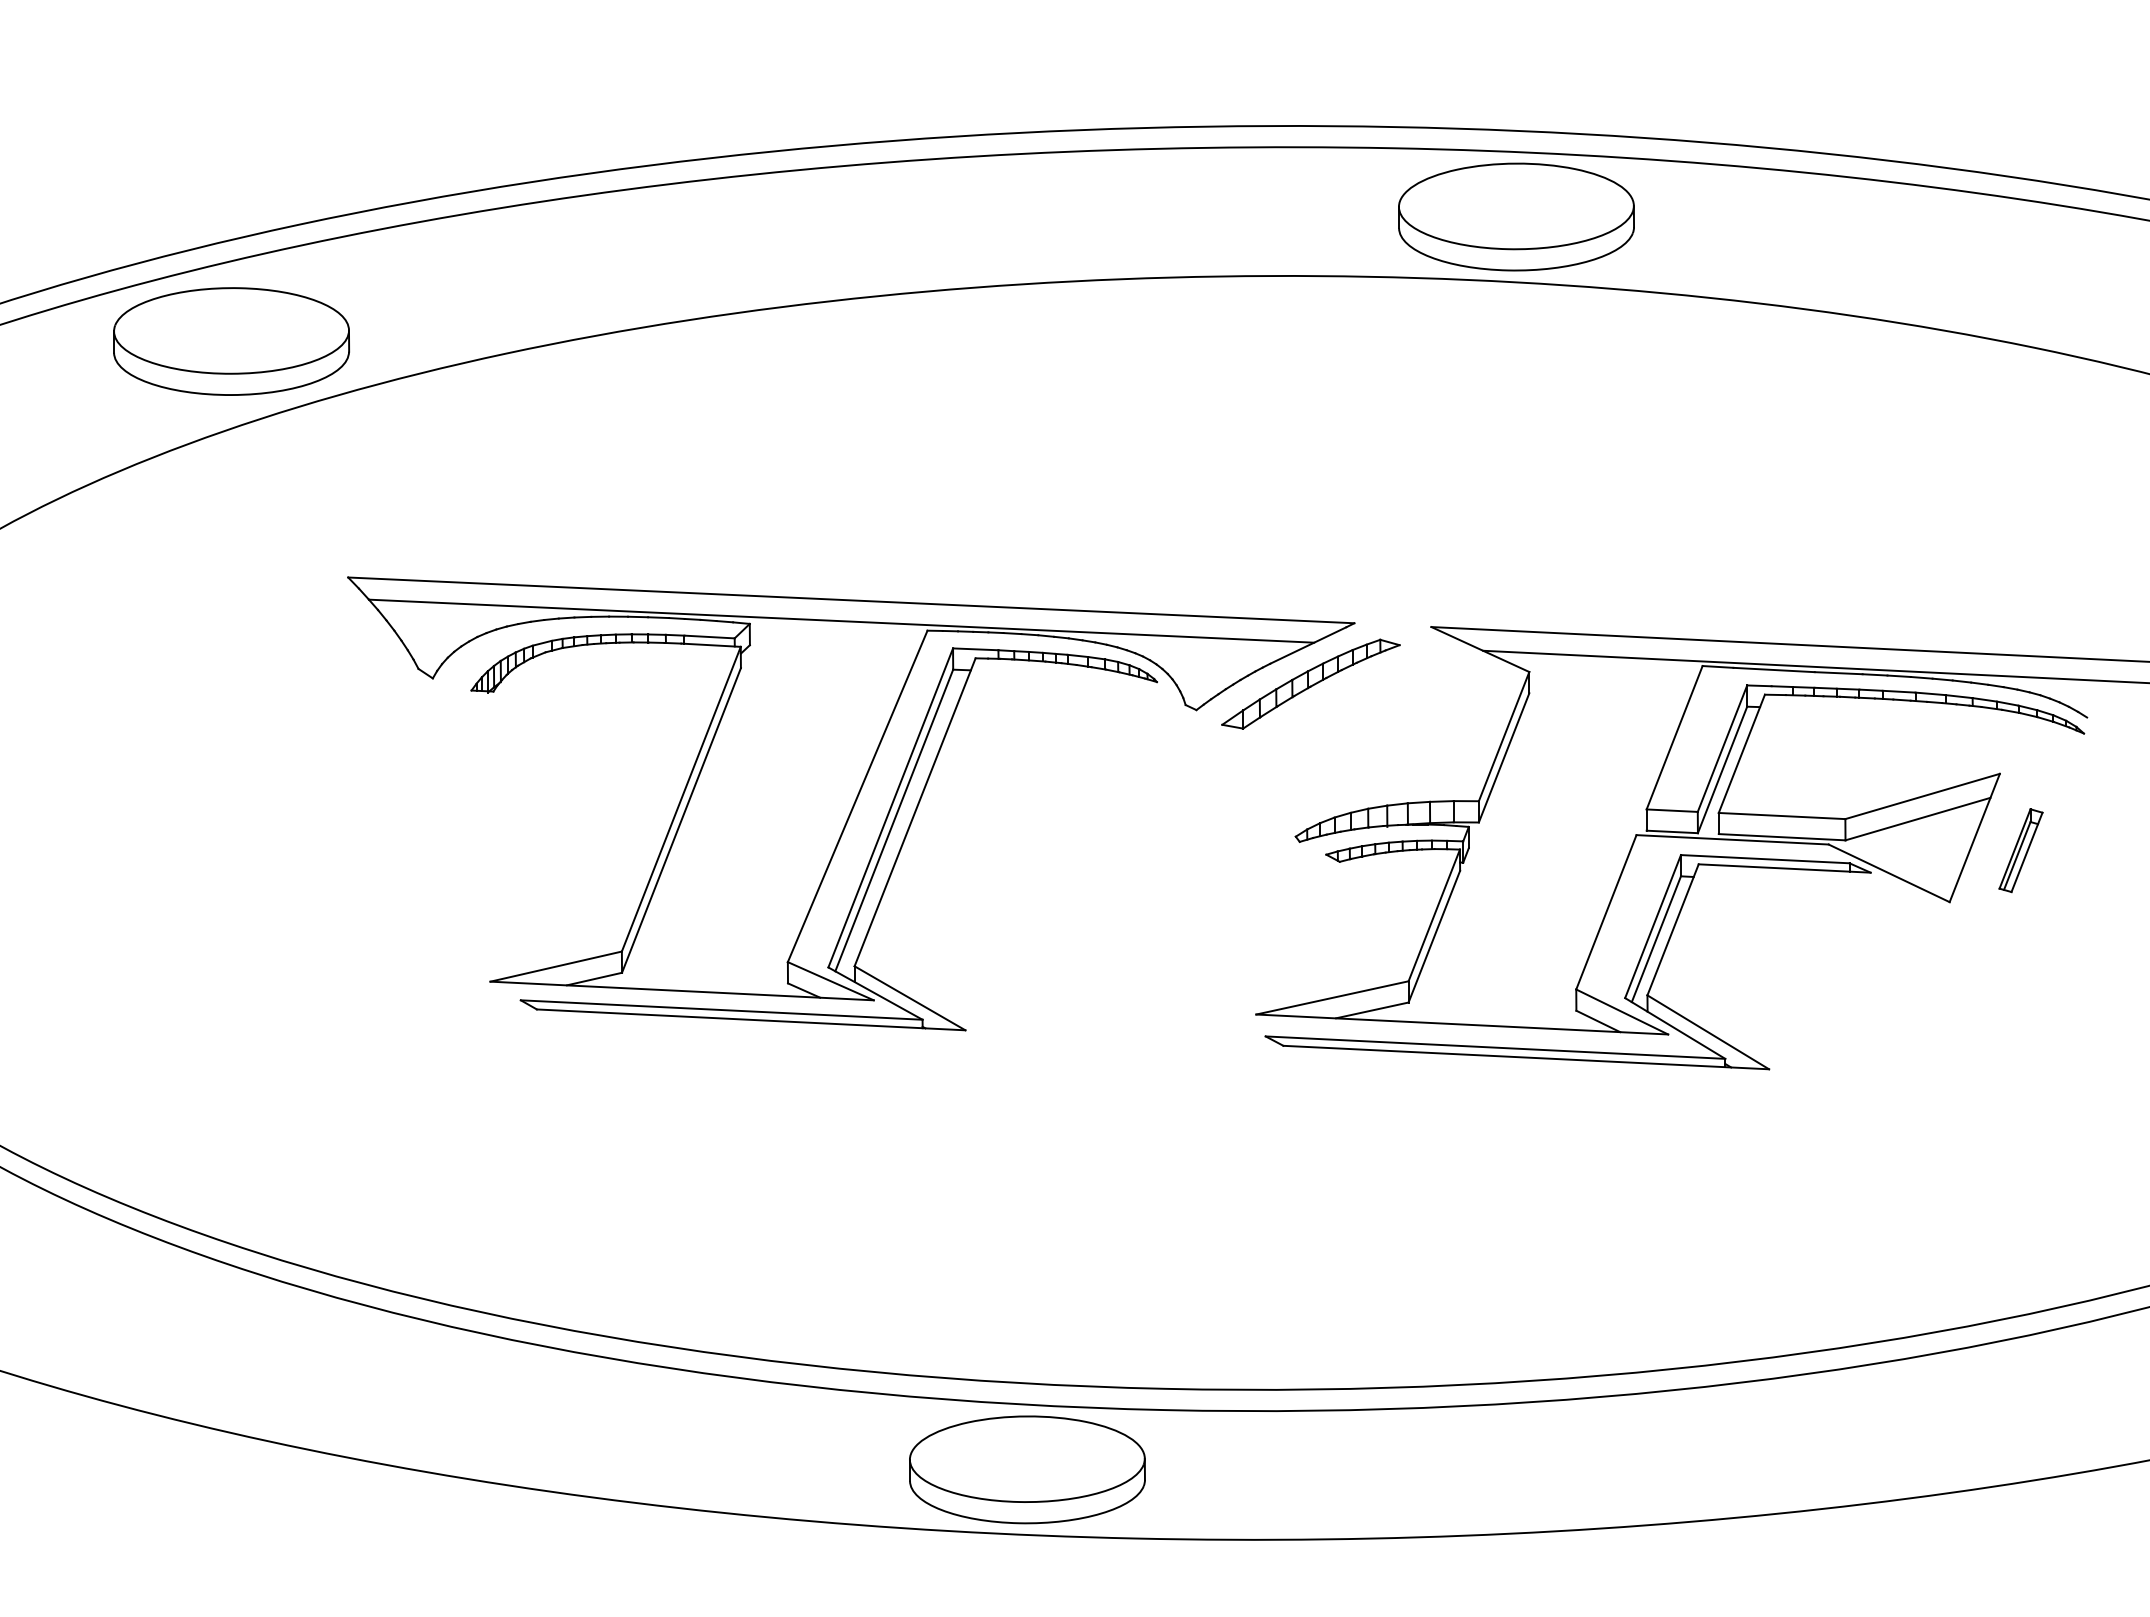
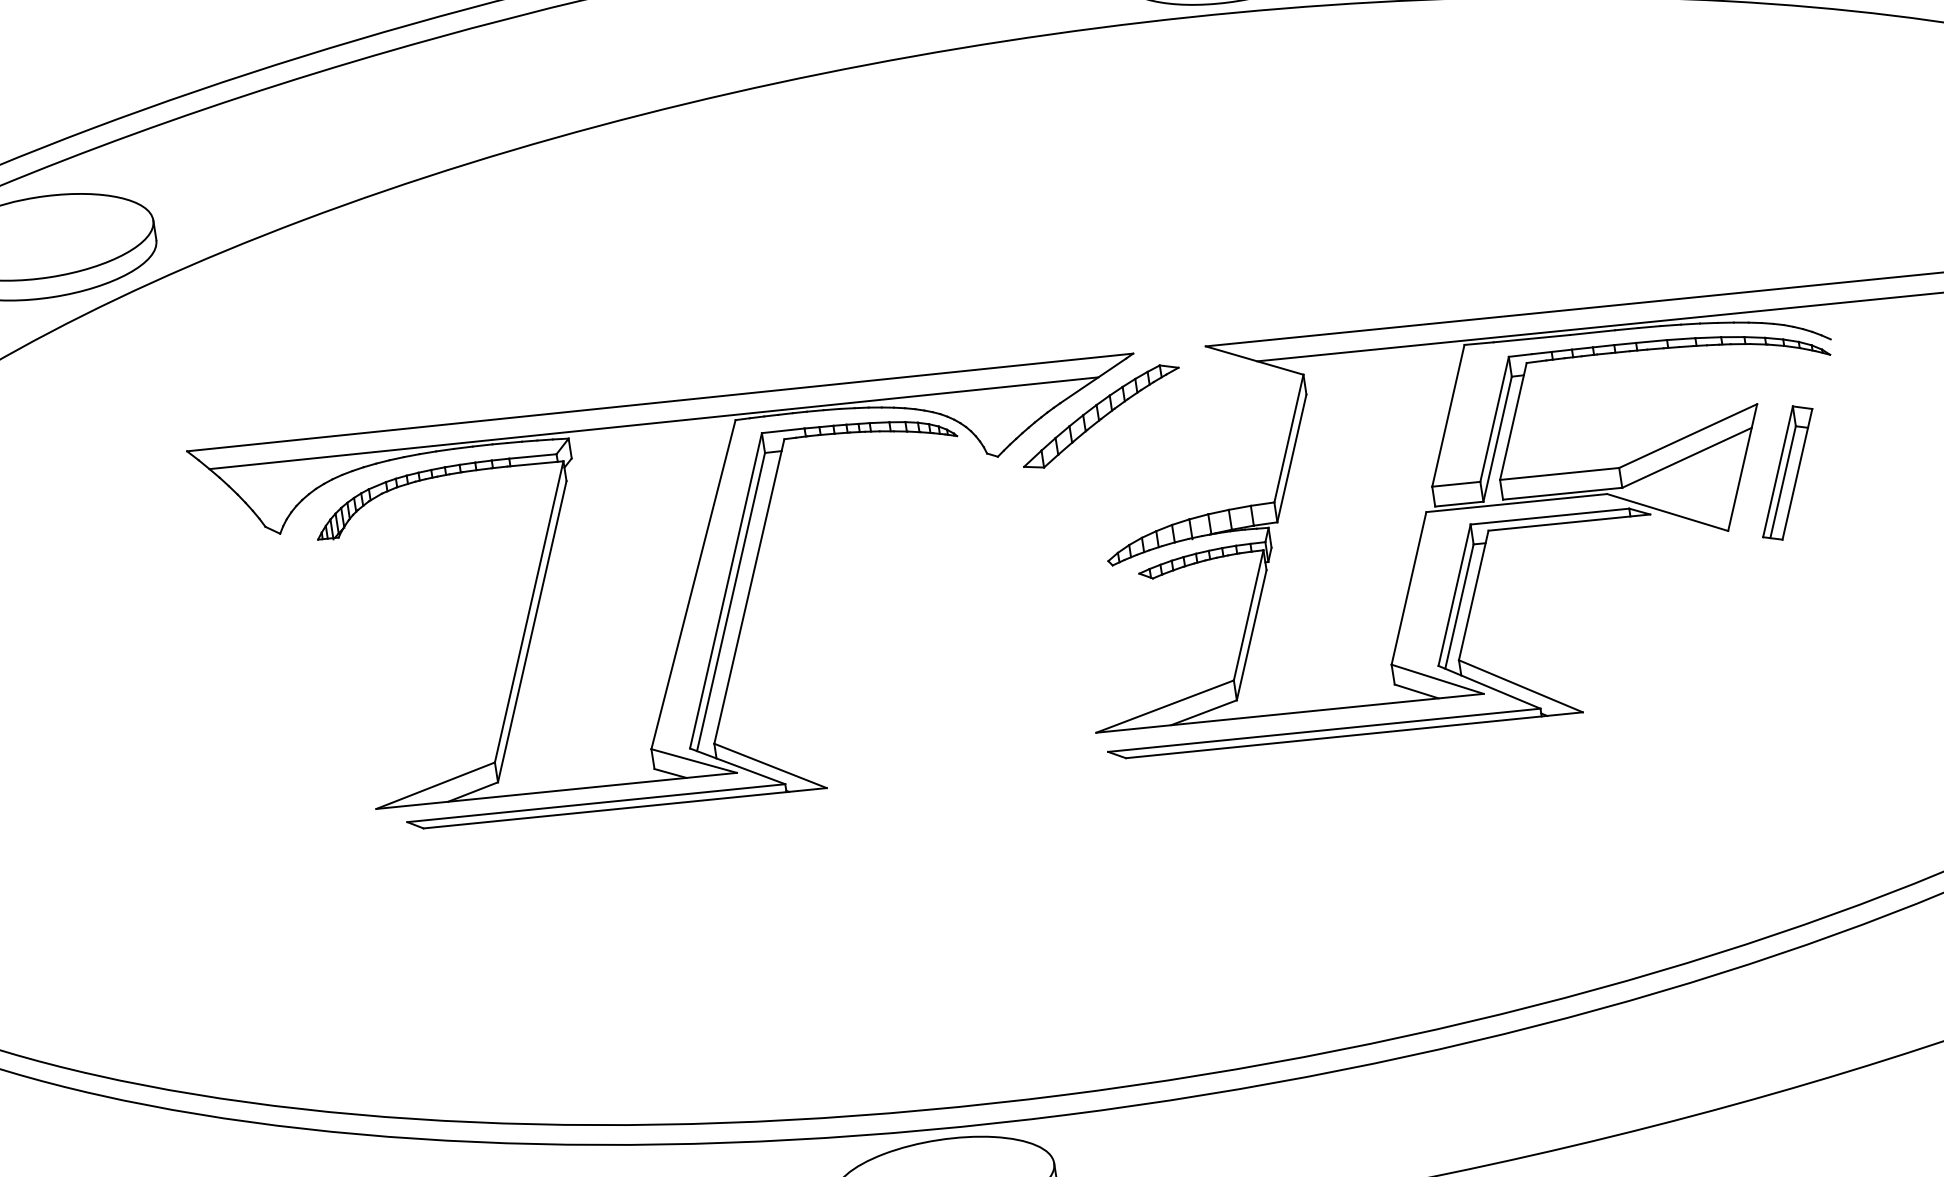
part: (2020, 850) -> (1787, 472), size x1.67

